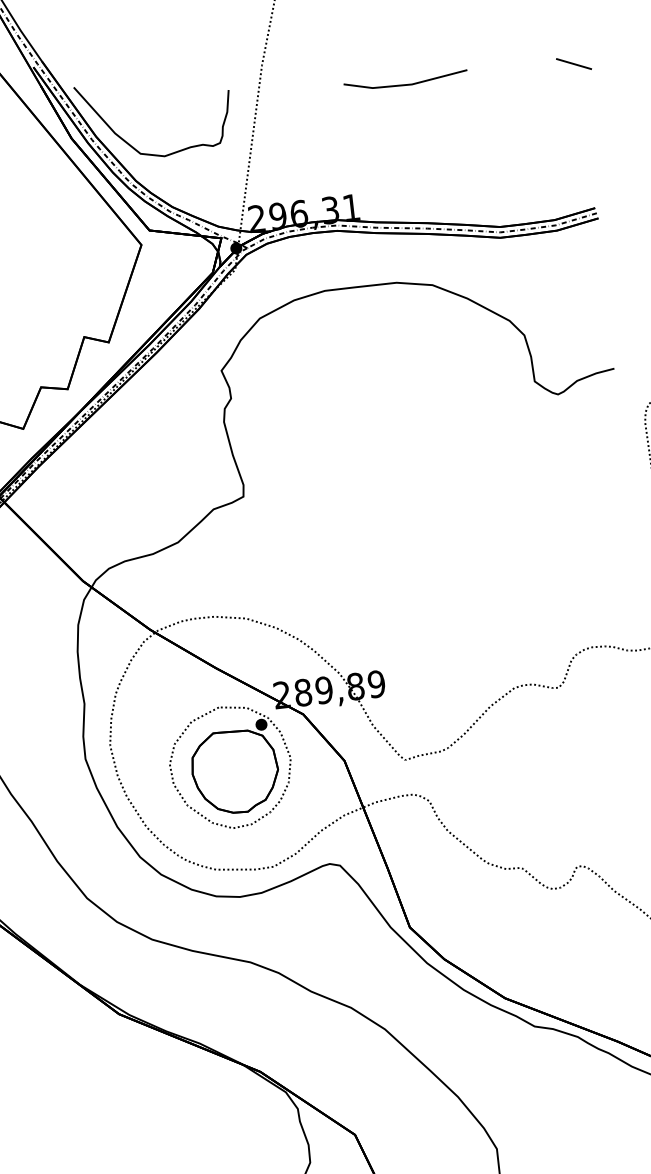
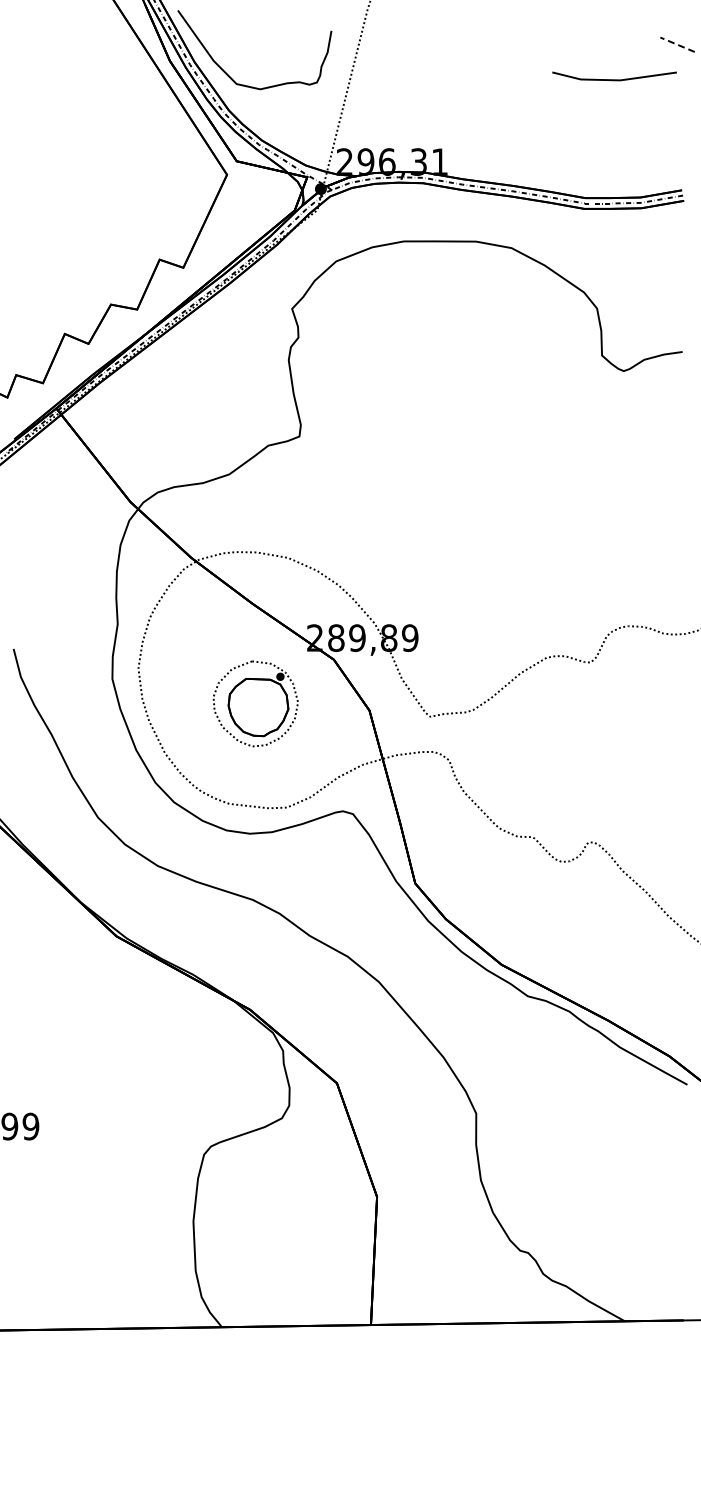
line: (573, 63) -> (677, 44), solid -> dashed
line: (406, 84) -> (614, 79), moved
part: (230, 766) -> (255, 703), size x0.7

